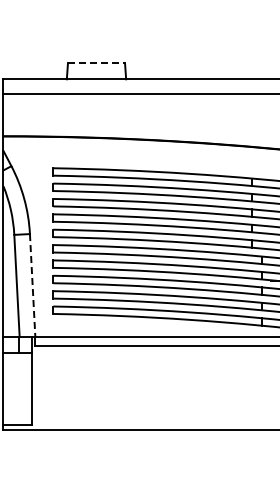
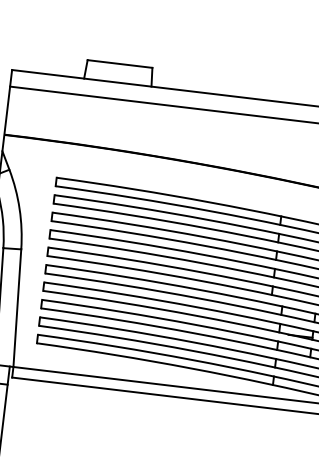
line: (96, 62) -> (120, 63), dashed -> solid
line: (32, 285) -> (17, 308), dashed -> solid

